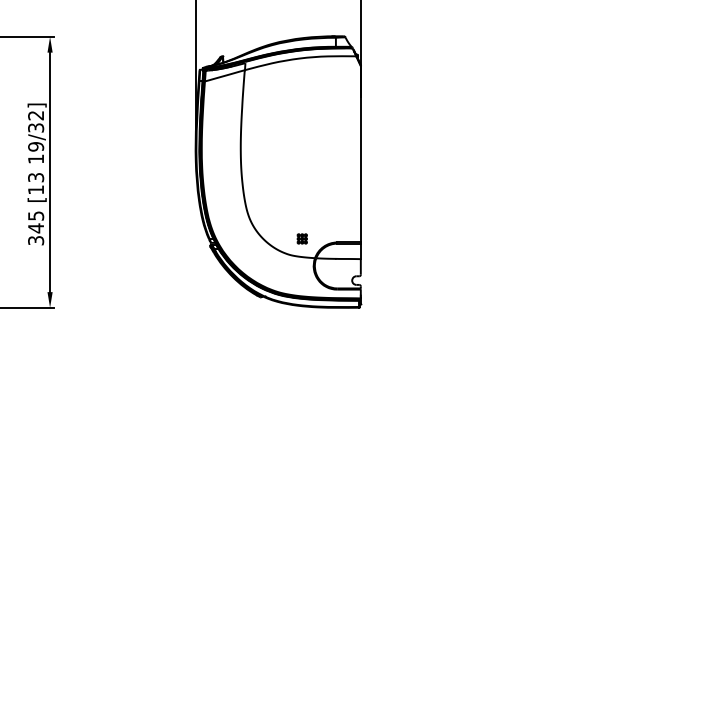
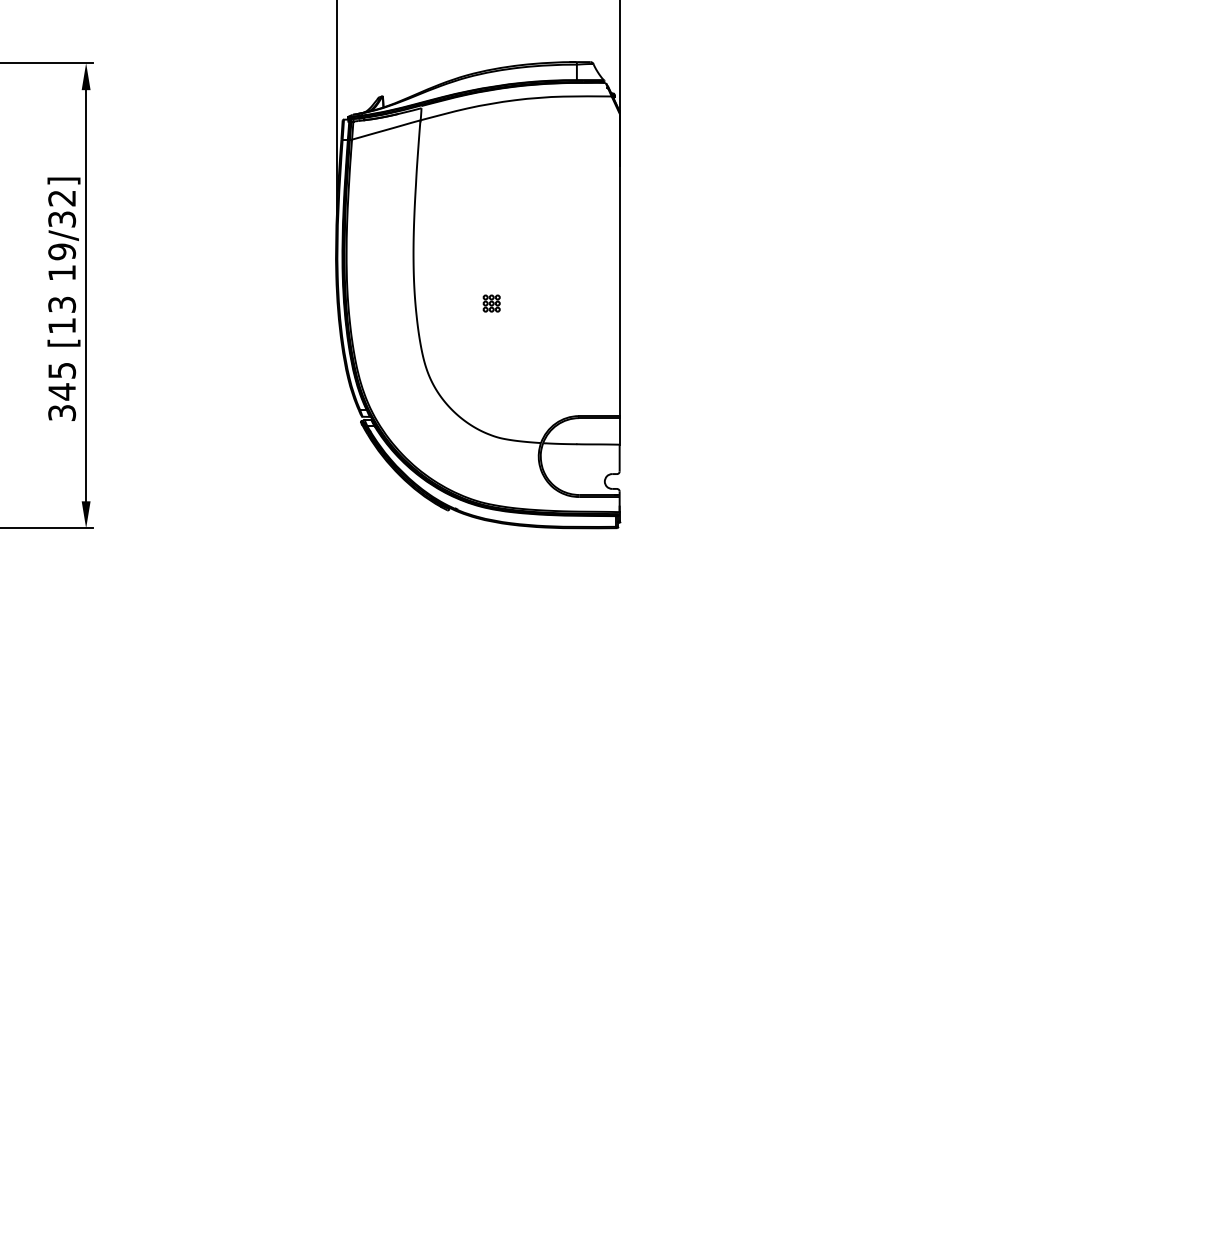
part: (301, 238) -> (490, 302), moved

